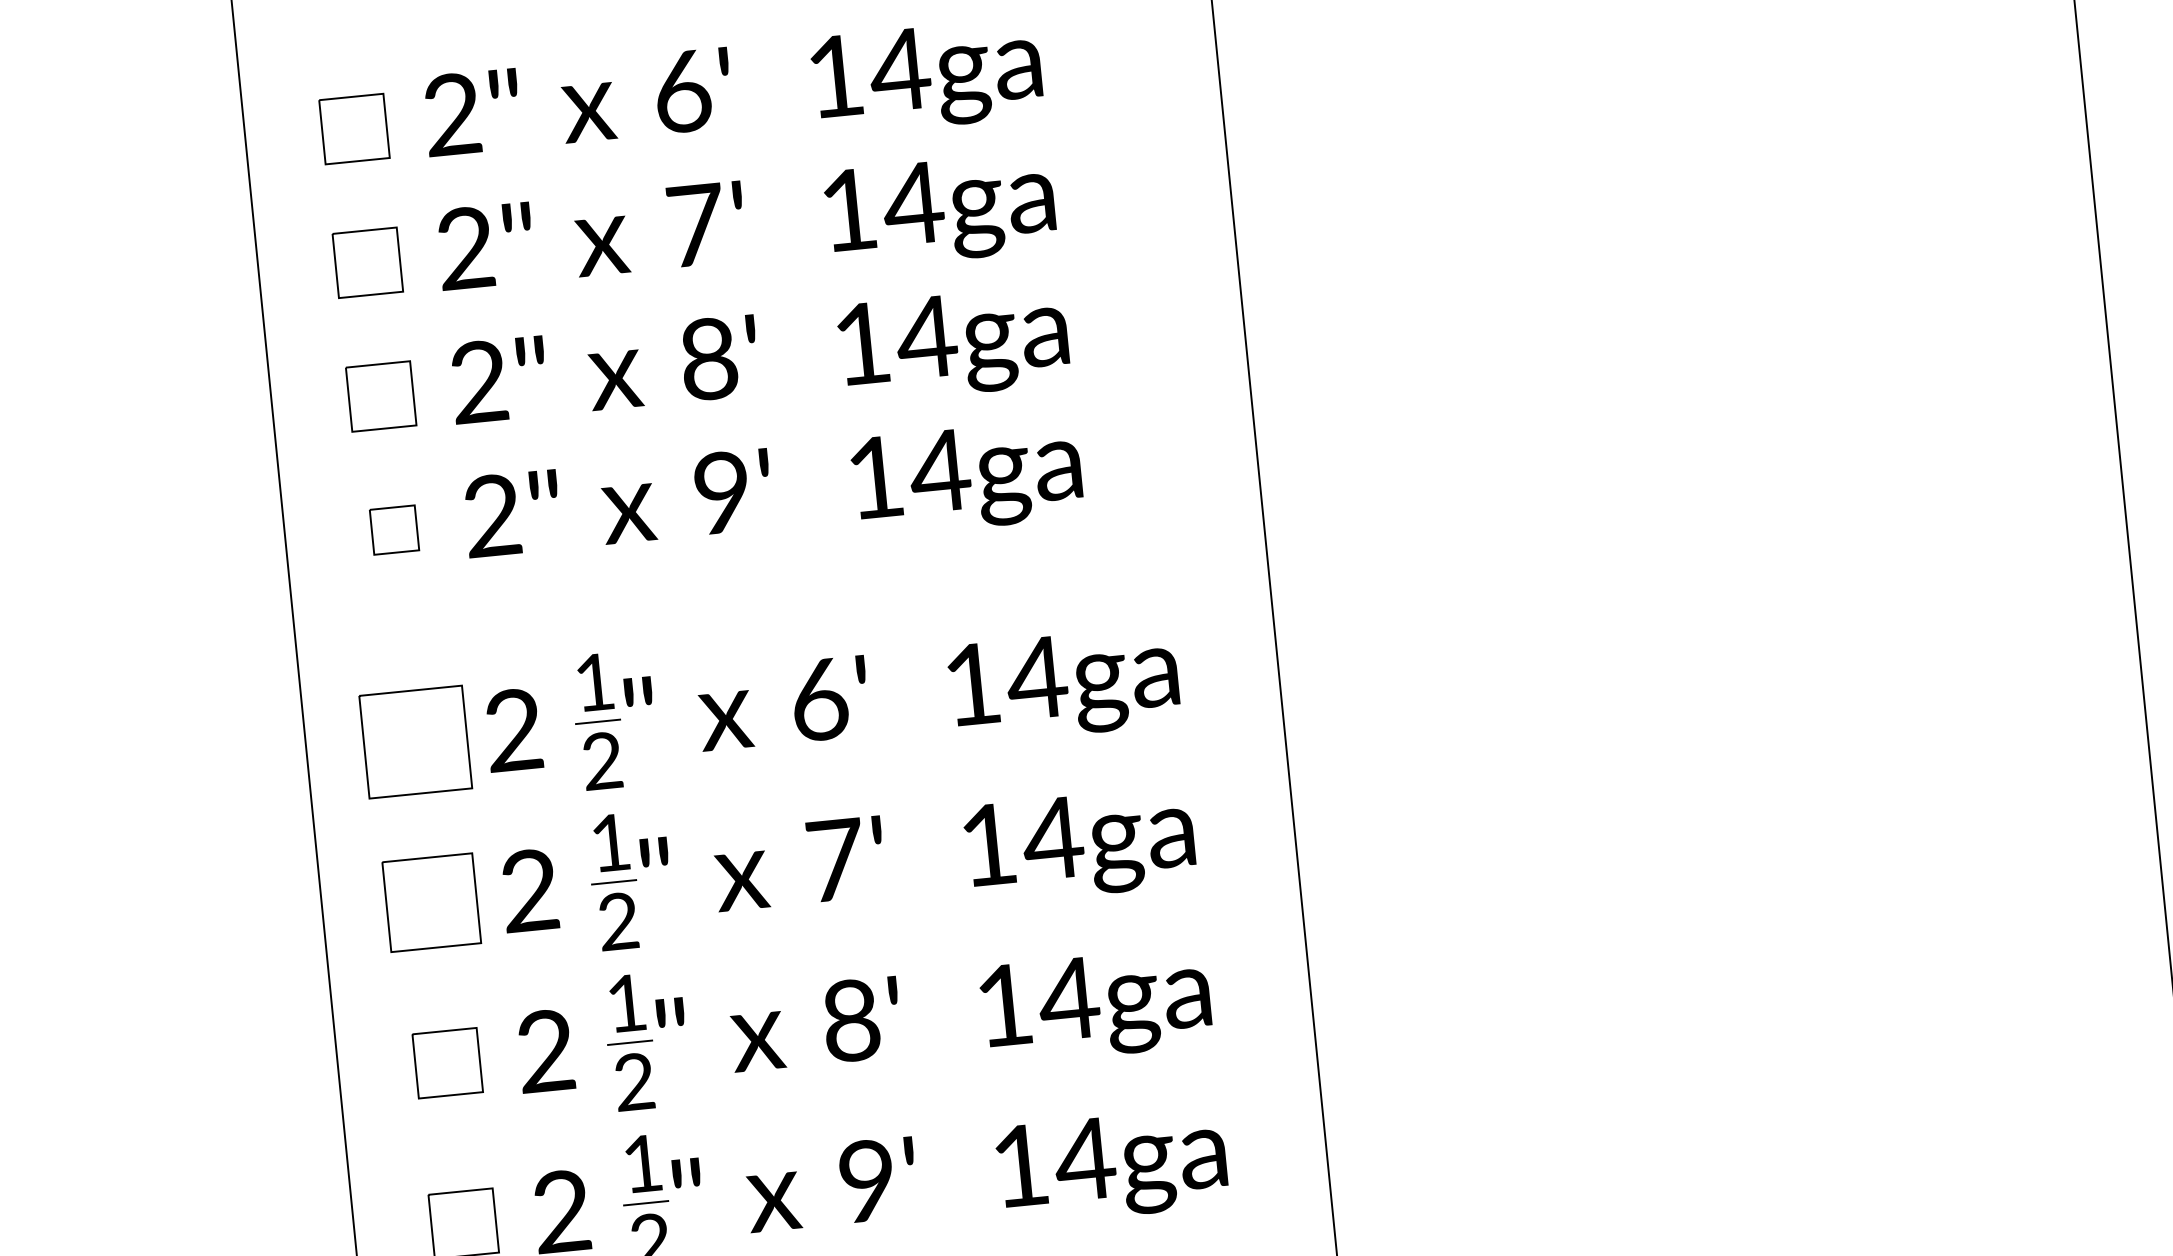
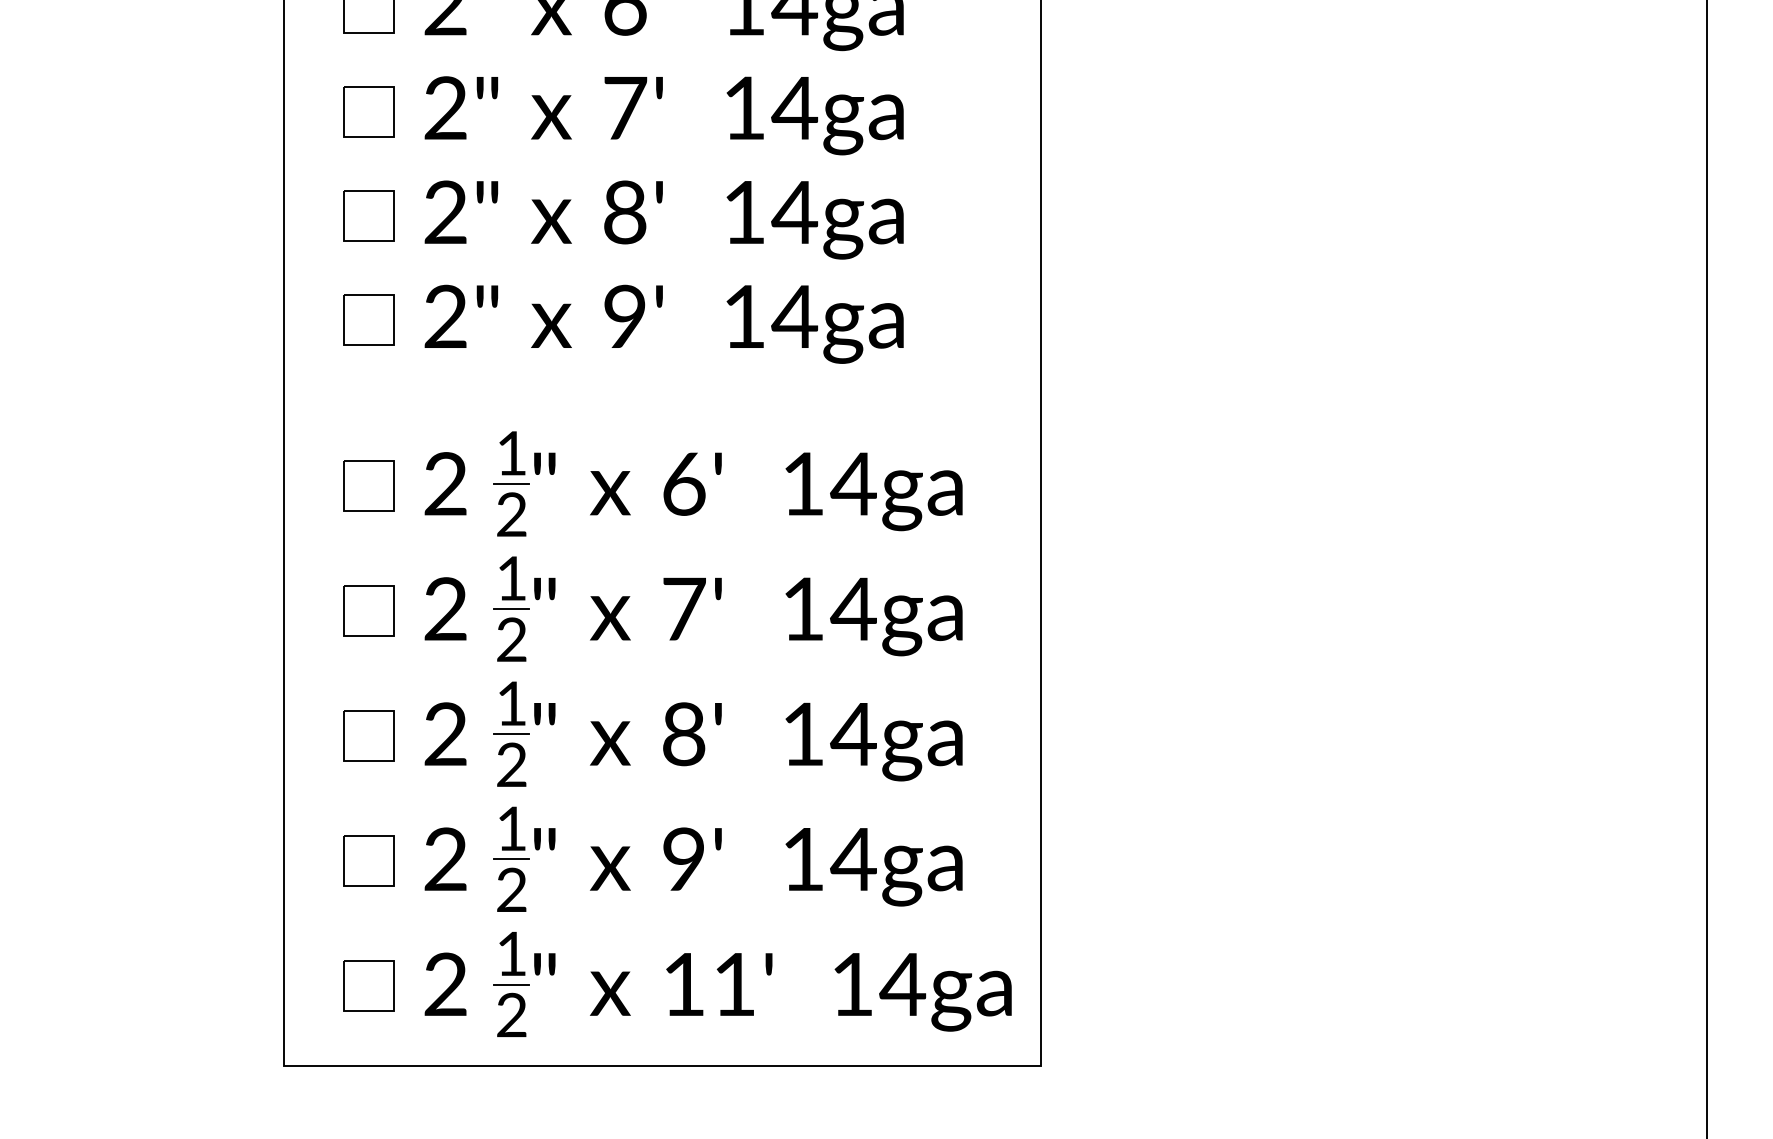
part: (393, 529) -> (368, 319), size x1.43
part: (414, 742) -> (368, 485), size x0.62
part: (430, 902) -> (368, 610), size x0.71

